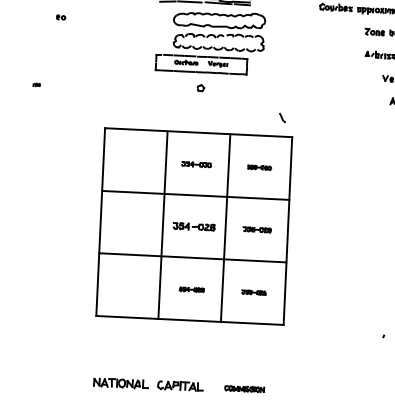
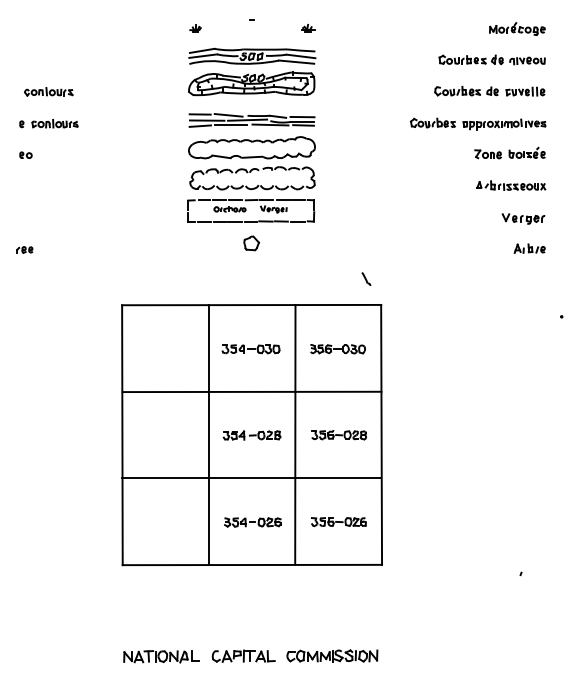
part: (60, 16) -> (25, 154), moved
part: (218, 31) -> (251, 163), moved
part: (36, 84) -> (24, 249), size x1.67
part: (200, 88) -> (251, 243), size x1.67
part: (196, 164) -> (250, 349), size x1.43
part: (259, 167) -> (337, 349), size x1.67
part: (257, 229) -> (339, 435), size x1.43
part: (191, 289) -> (252, 522), size x1.67
part: (253, 292) -> (338, 522), size x1.67
part: (244, 388) -> (332, 655), size x1.67

